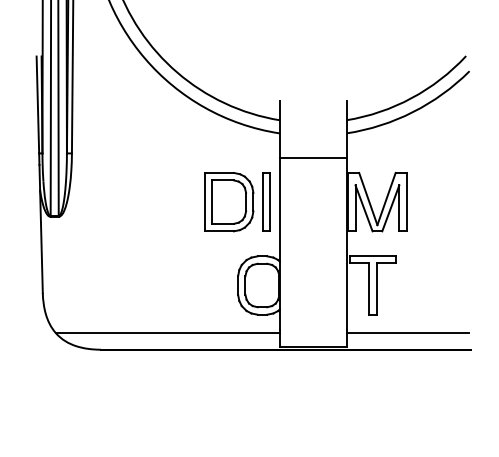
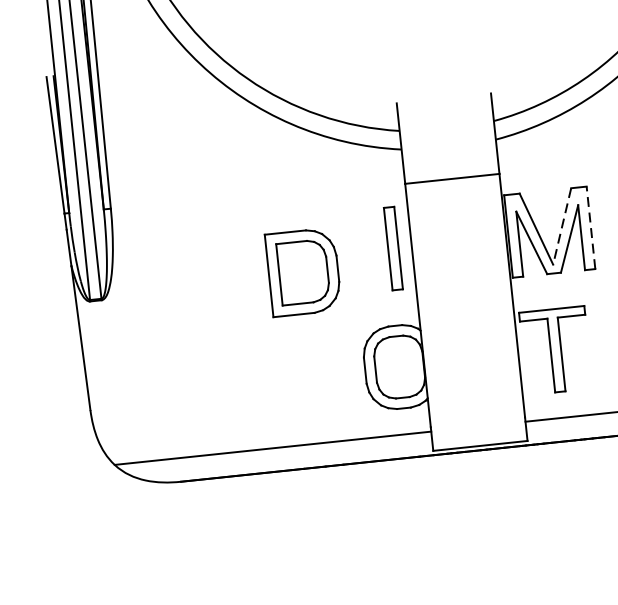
line: (386, 199) -> (562, 227), solid -> dashed
line: (406, 201) -> (590, 226), solid -> dashed
part: (229, 202) -> (304, 272), moved

